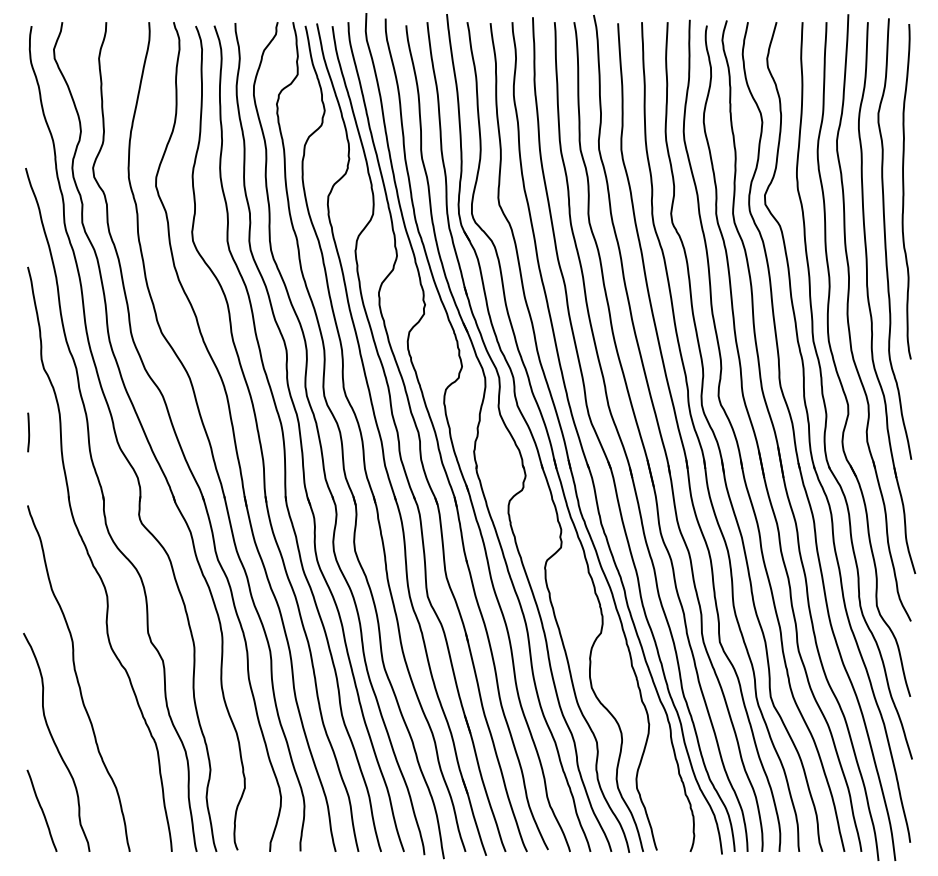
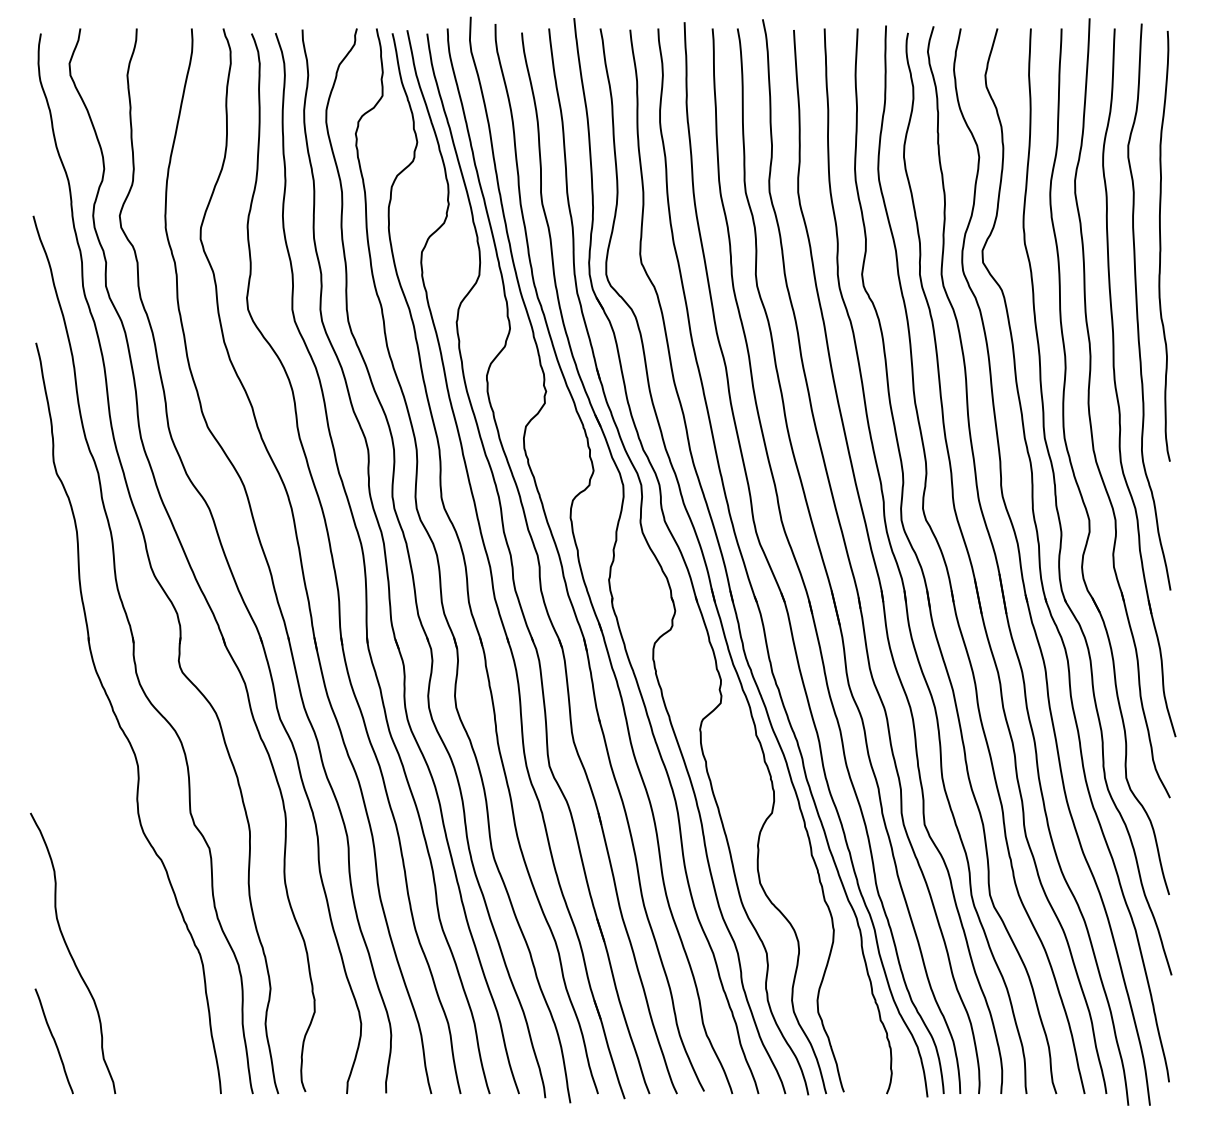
line: (28, 432) -> (36, 555), removed
curve: (78, 678) -> (101, 871), removed

